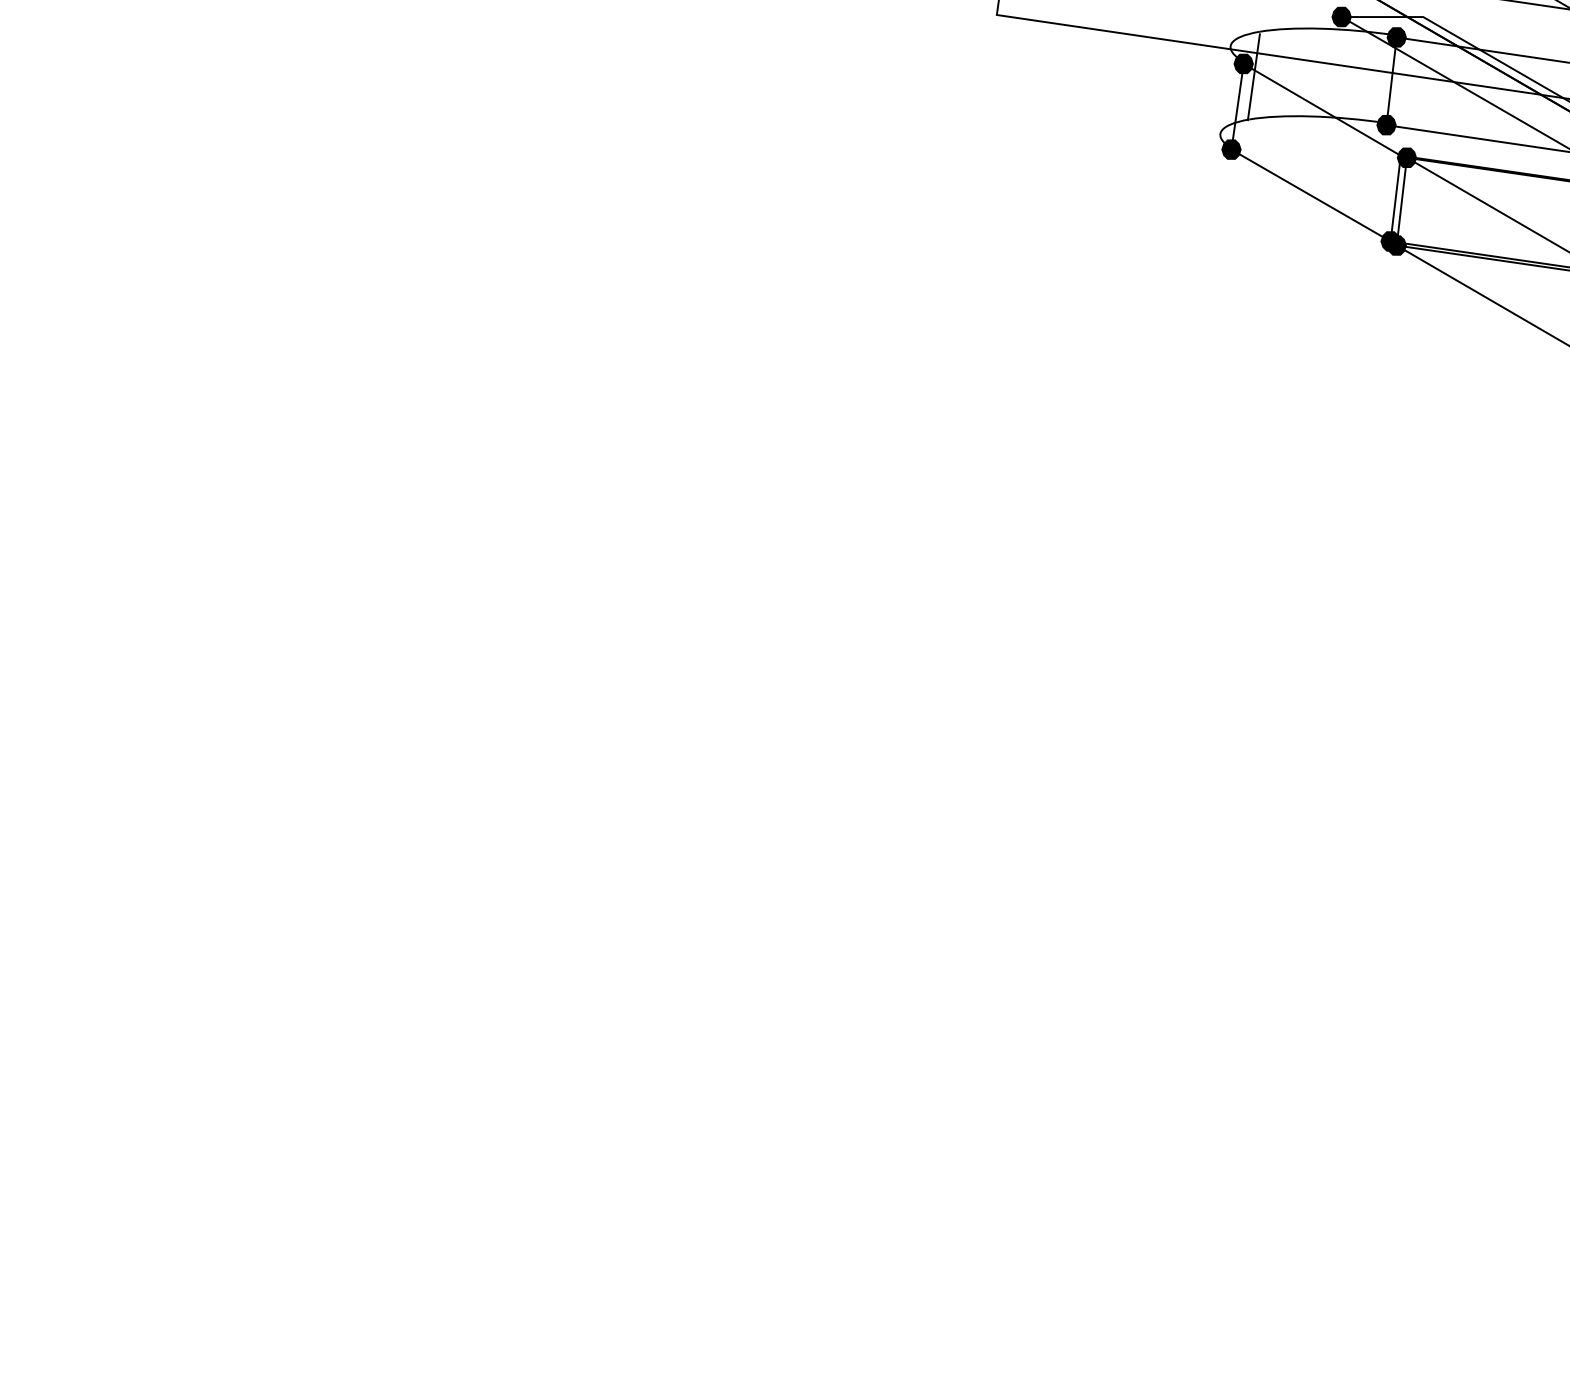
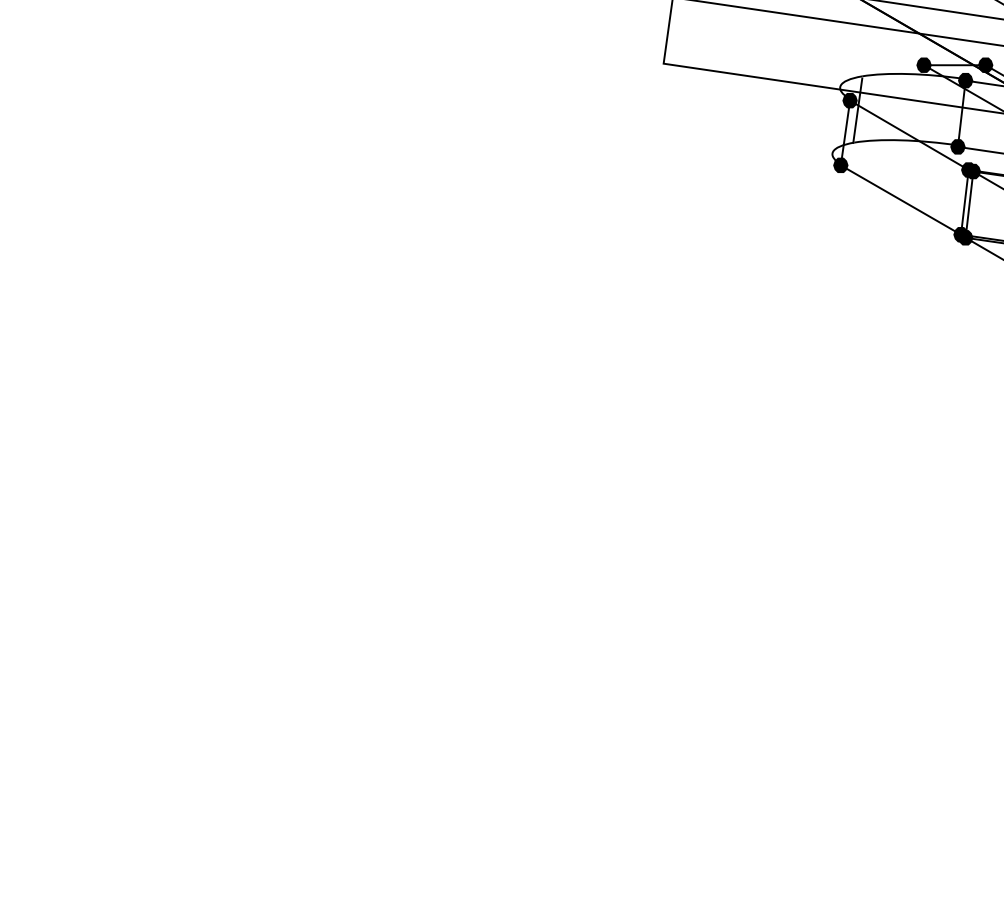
fill: (1423, 16) -> (985, 64), added
fill: (1400, 155) -> (968, 169), added

